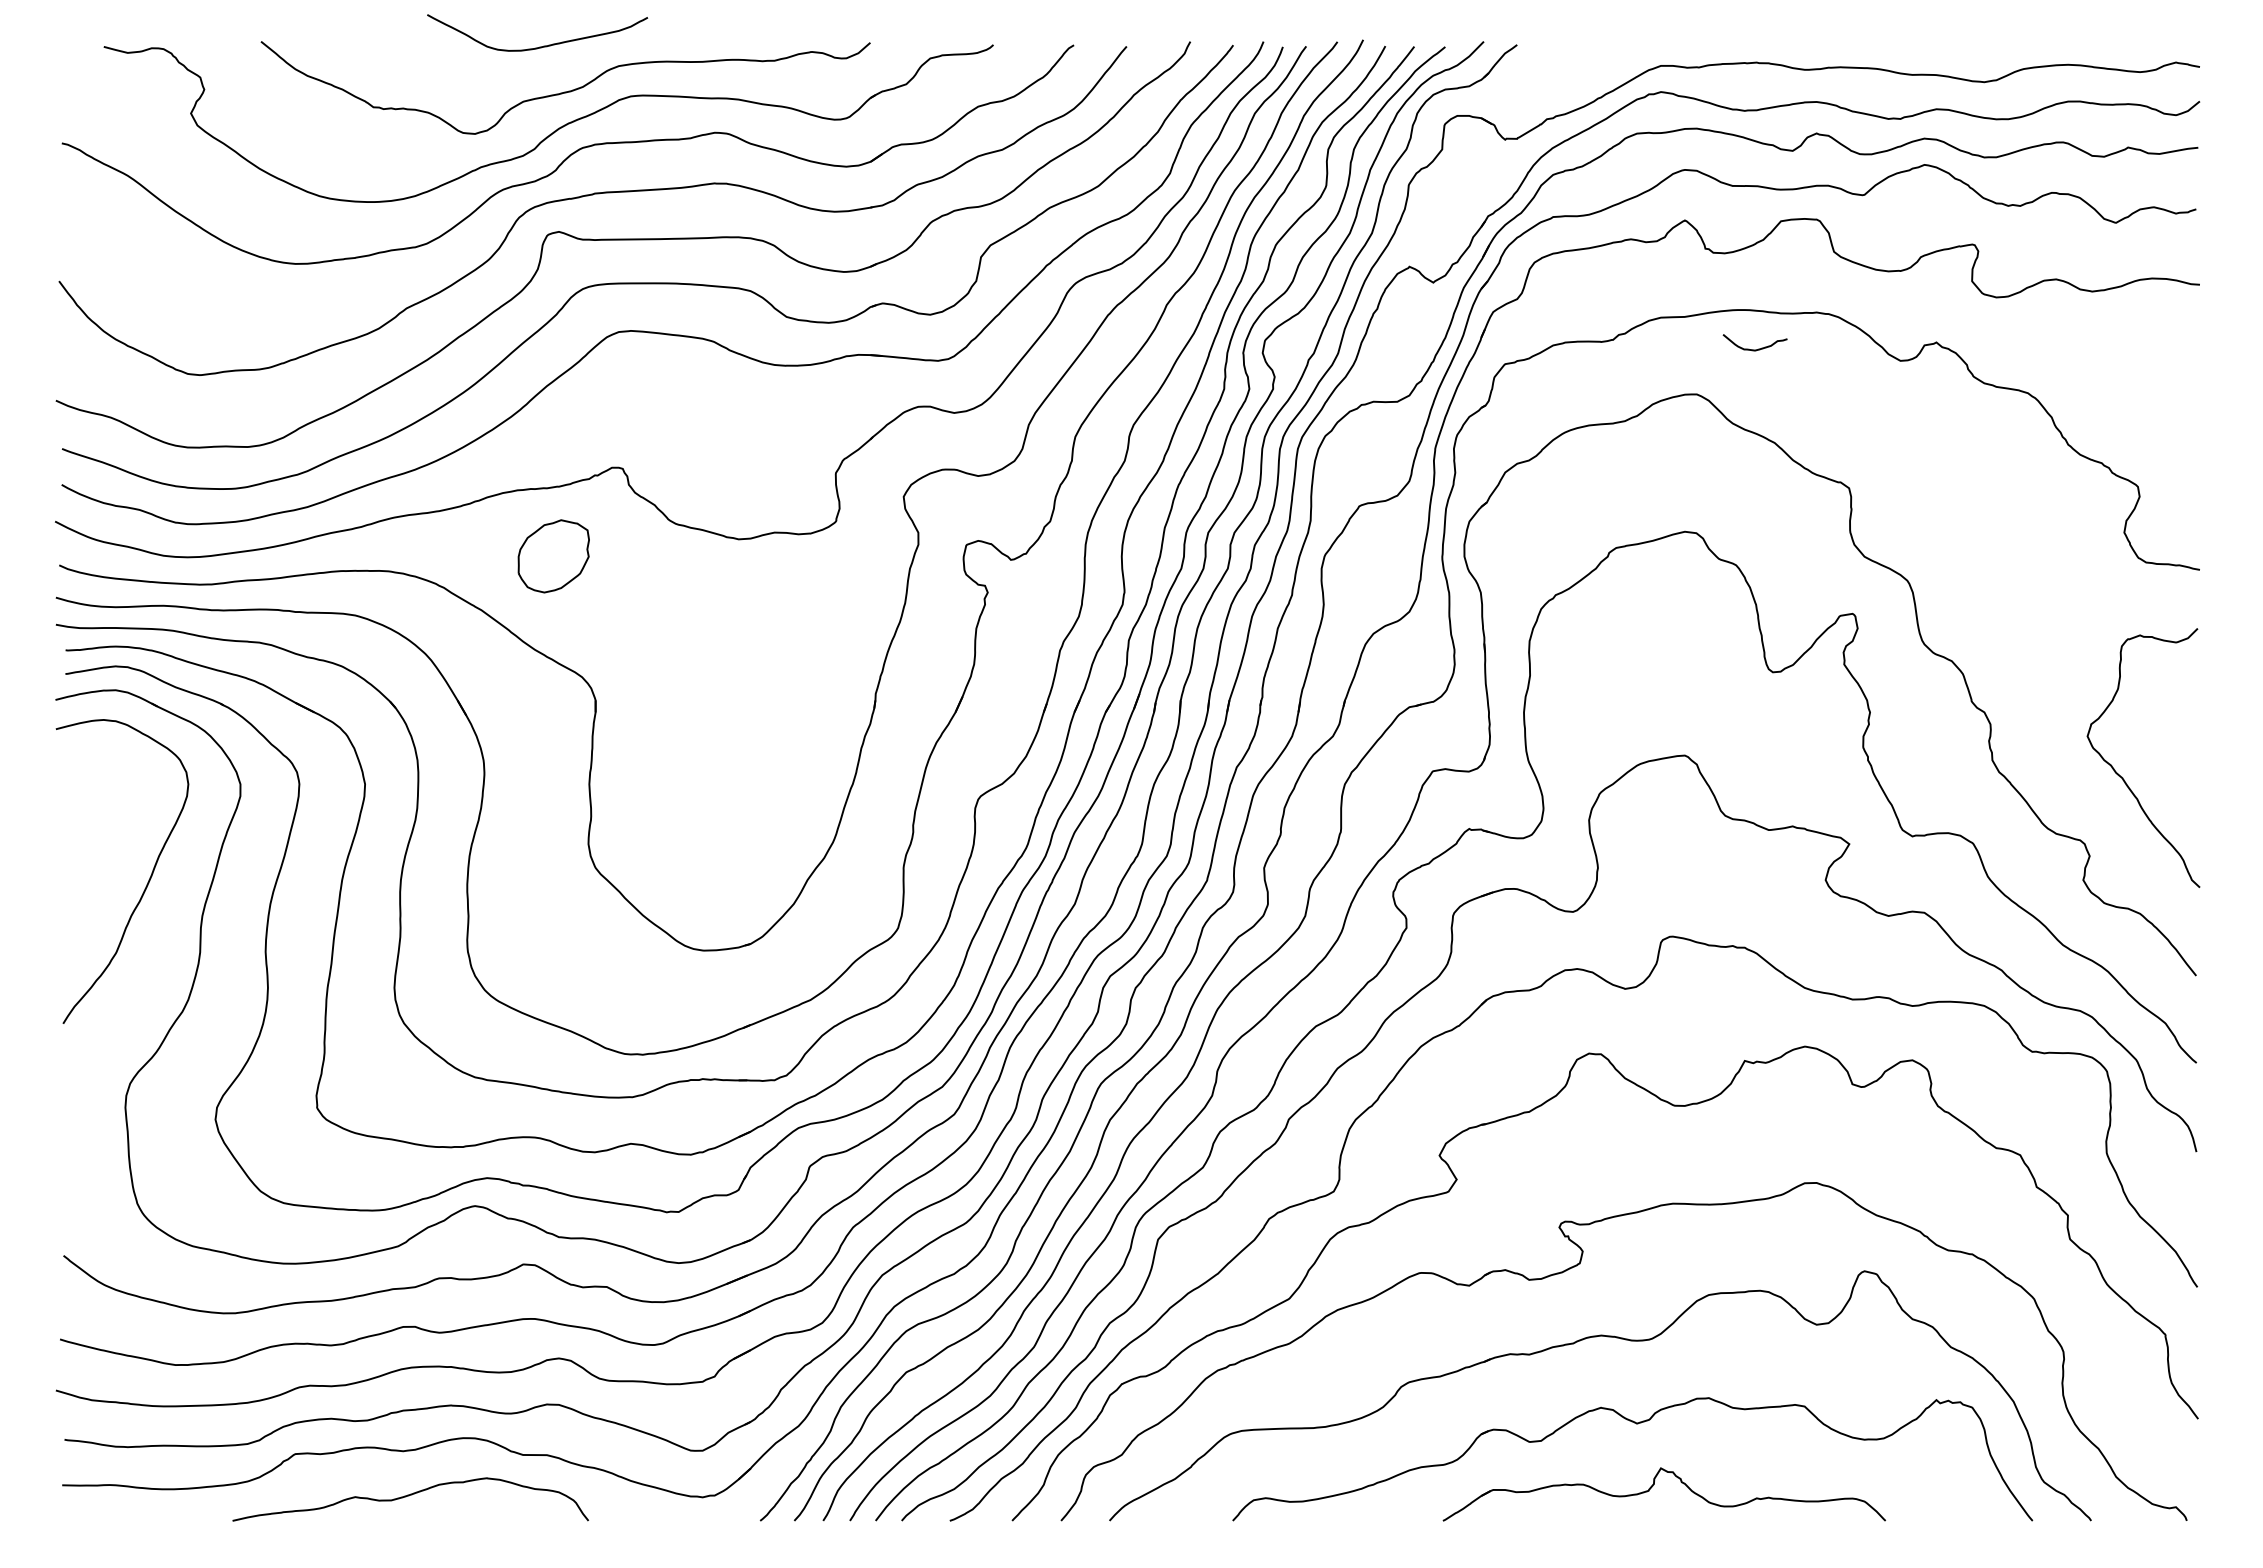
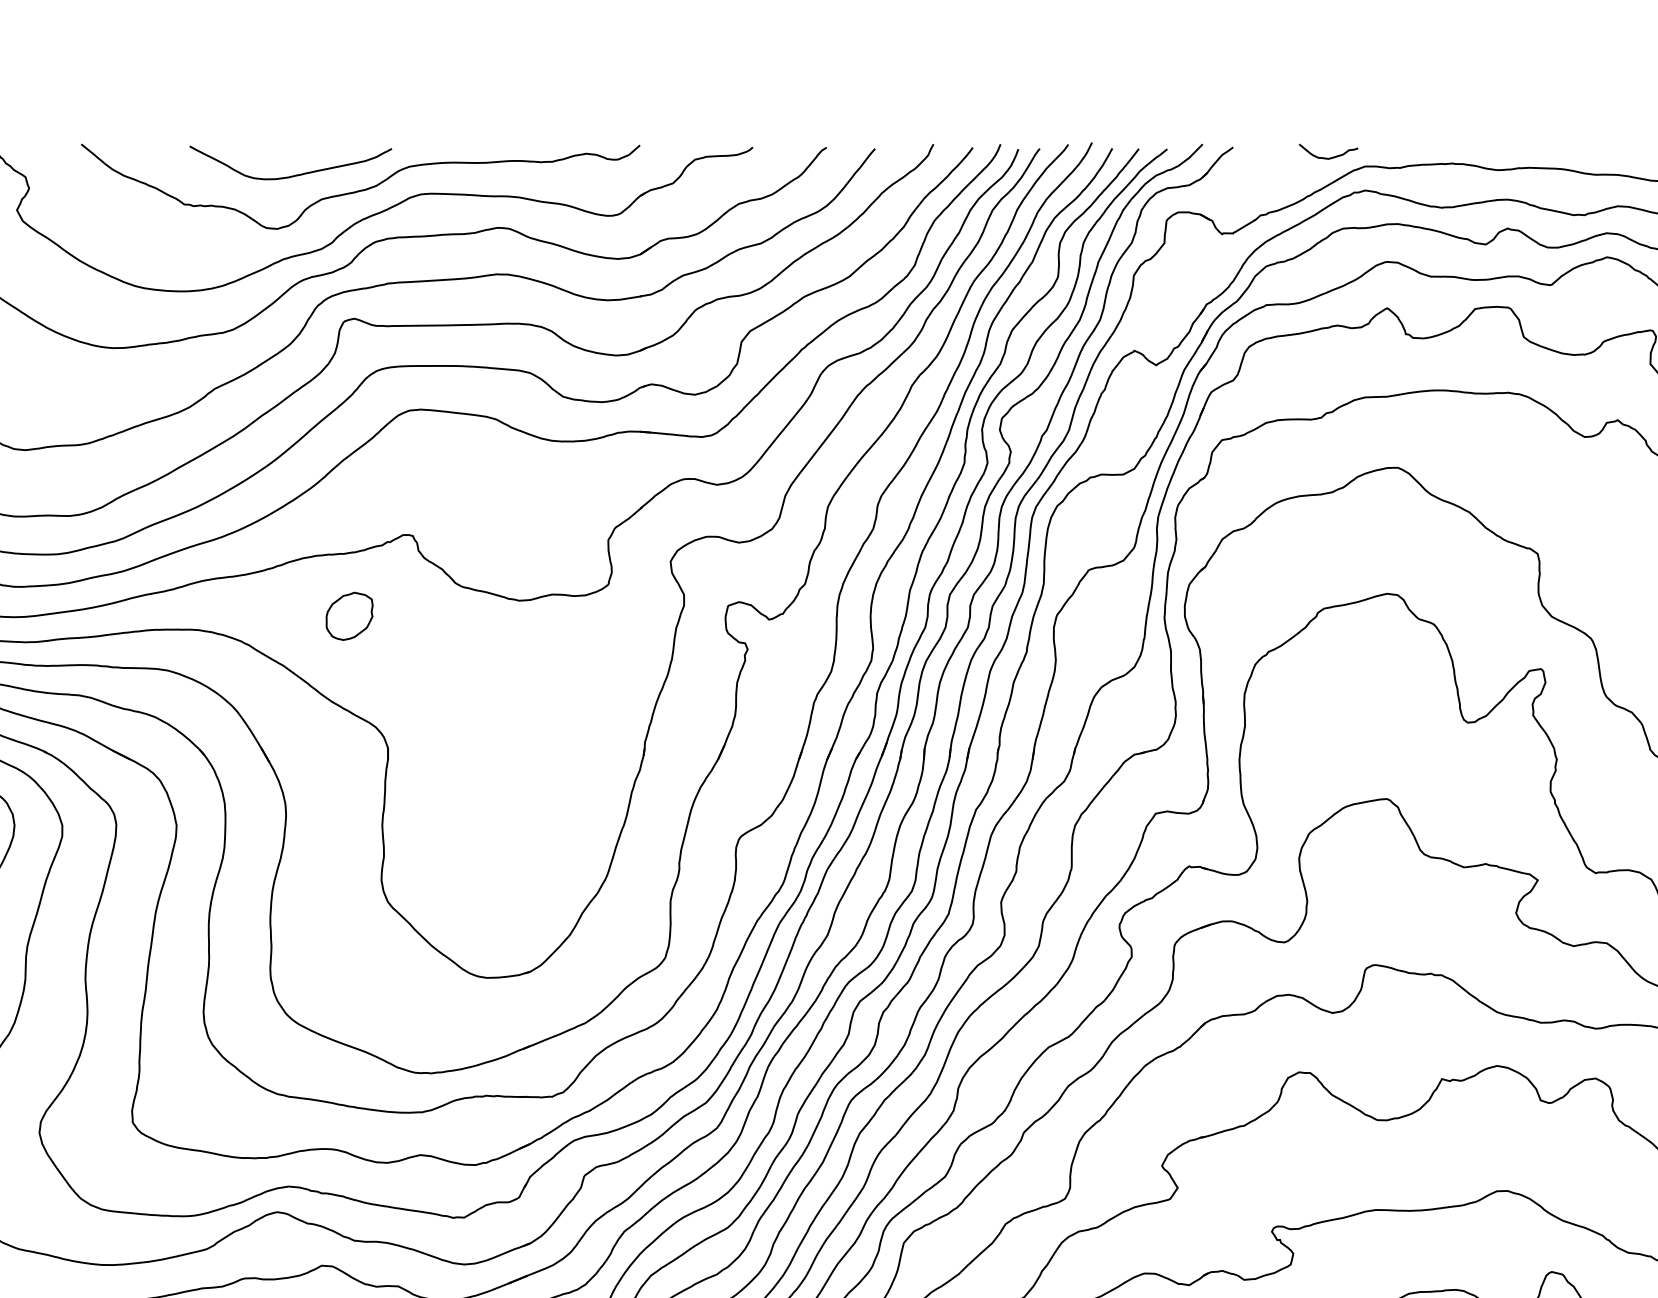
curve: (539, 46) -> (292, 175), moved
curve: (1754, 349) -> (1327, 157), moved
part: (553, 556) -> (349, 616), size x0.71

